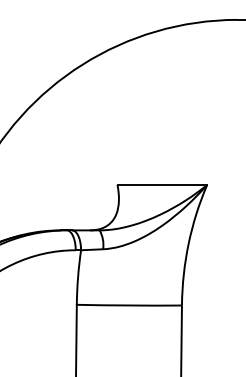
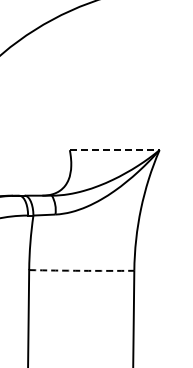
line: (162, 184) -> (114, 149), solid -> dashed
arc: (129, 305) -> (81, 270), solid -> dashed

